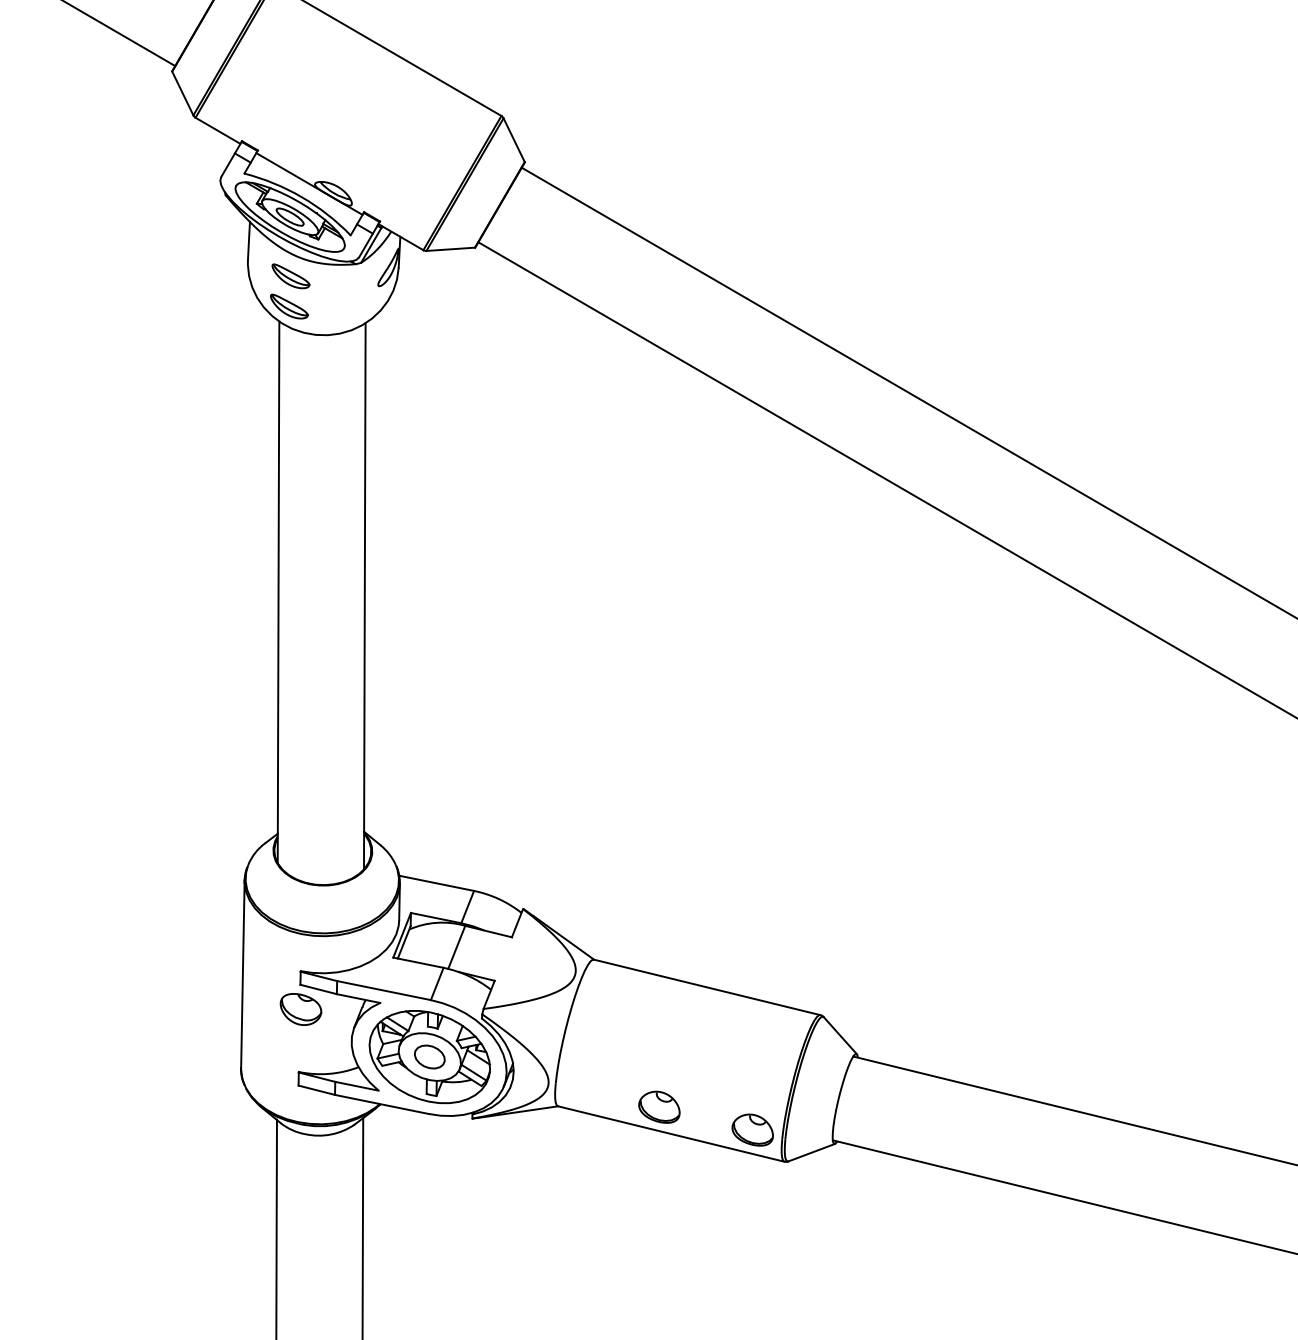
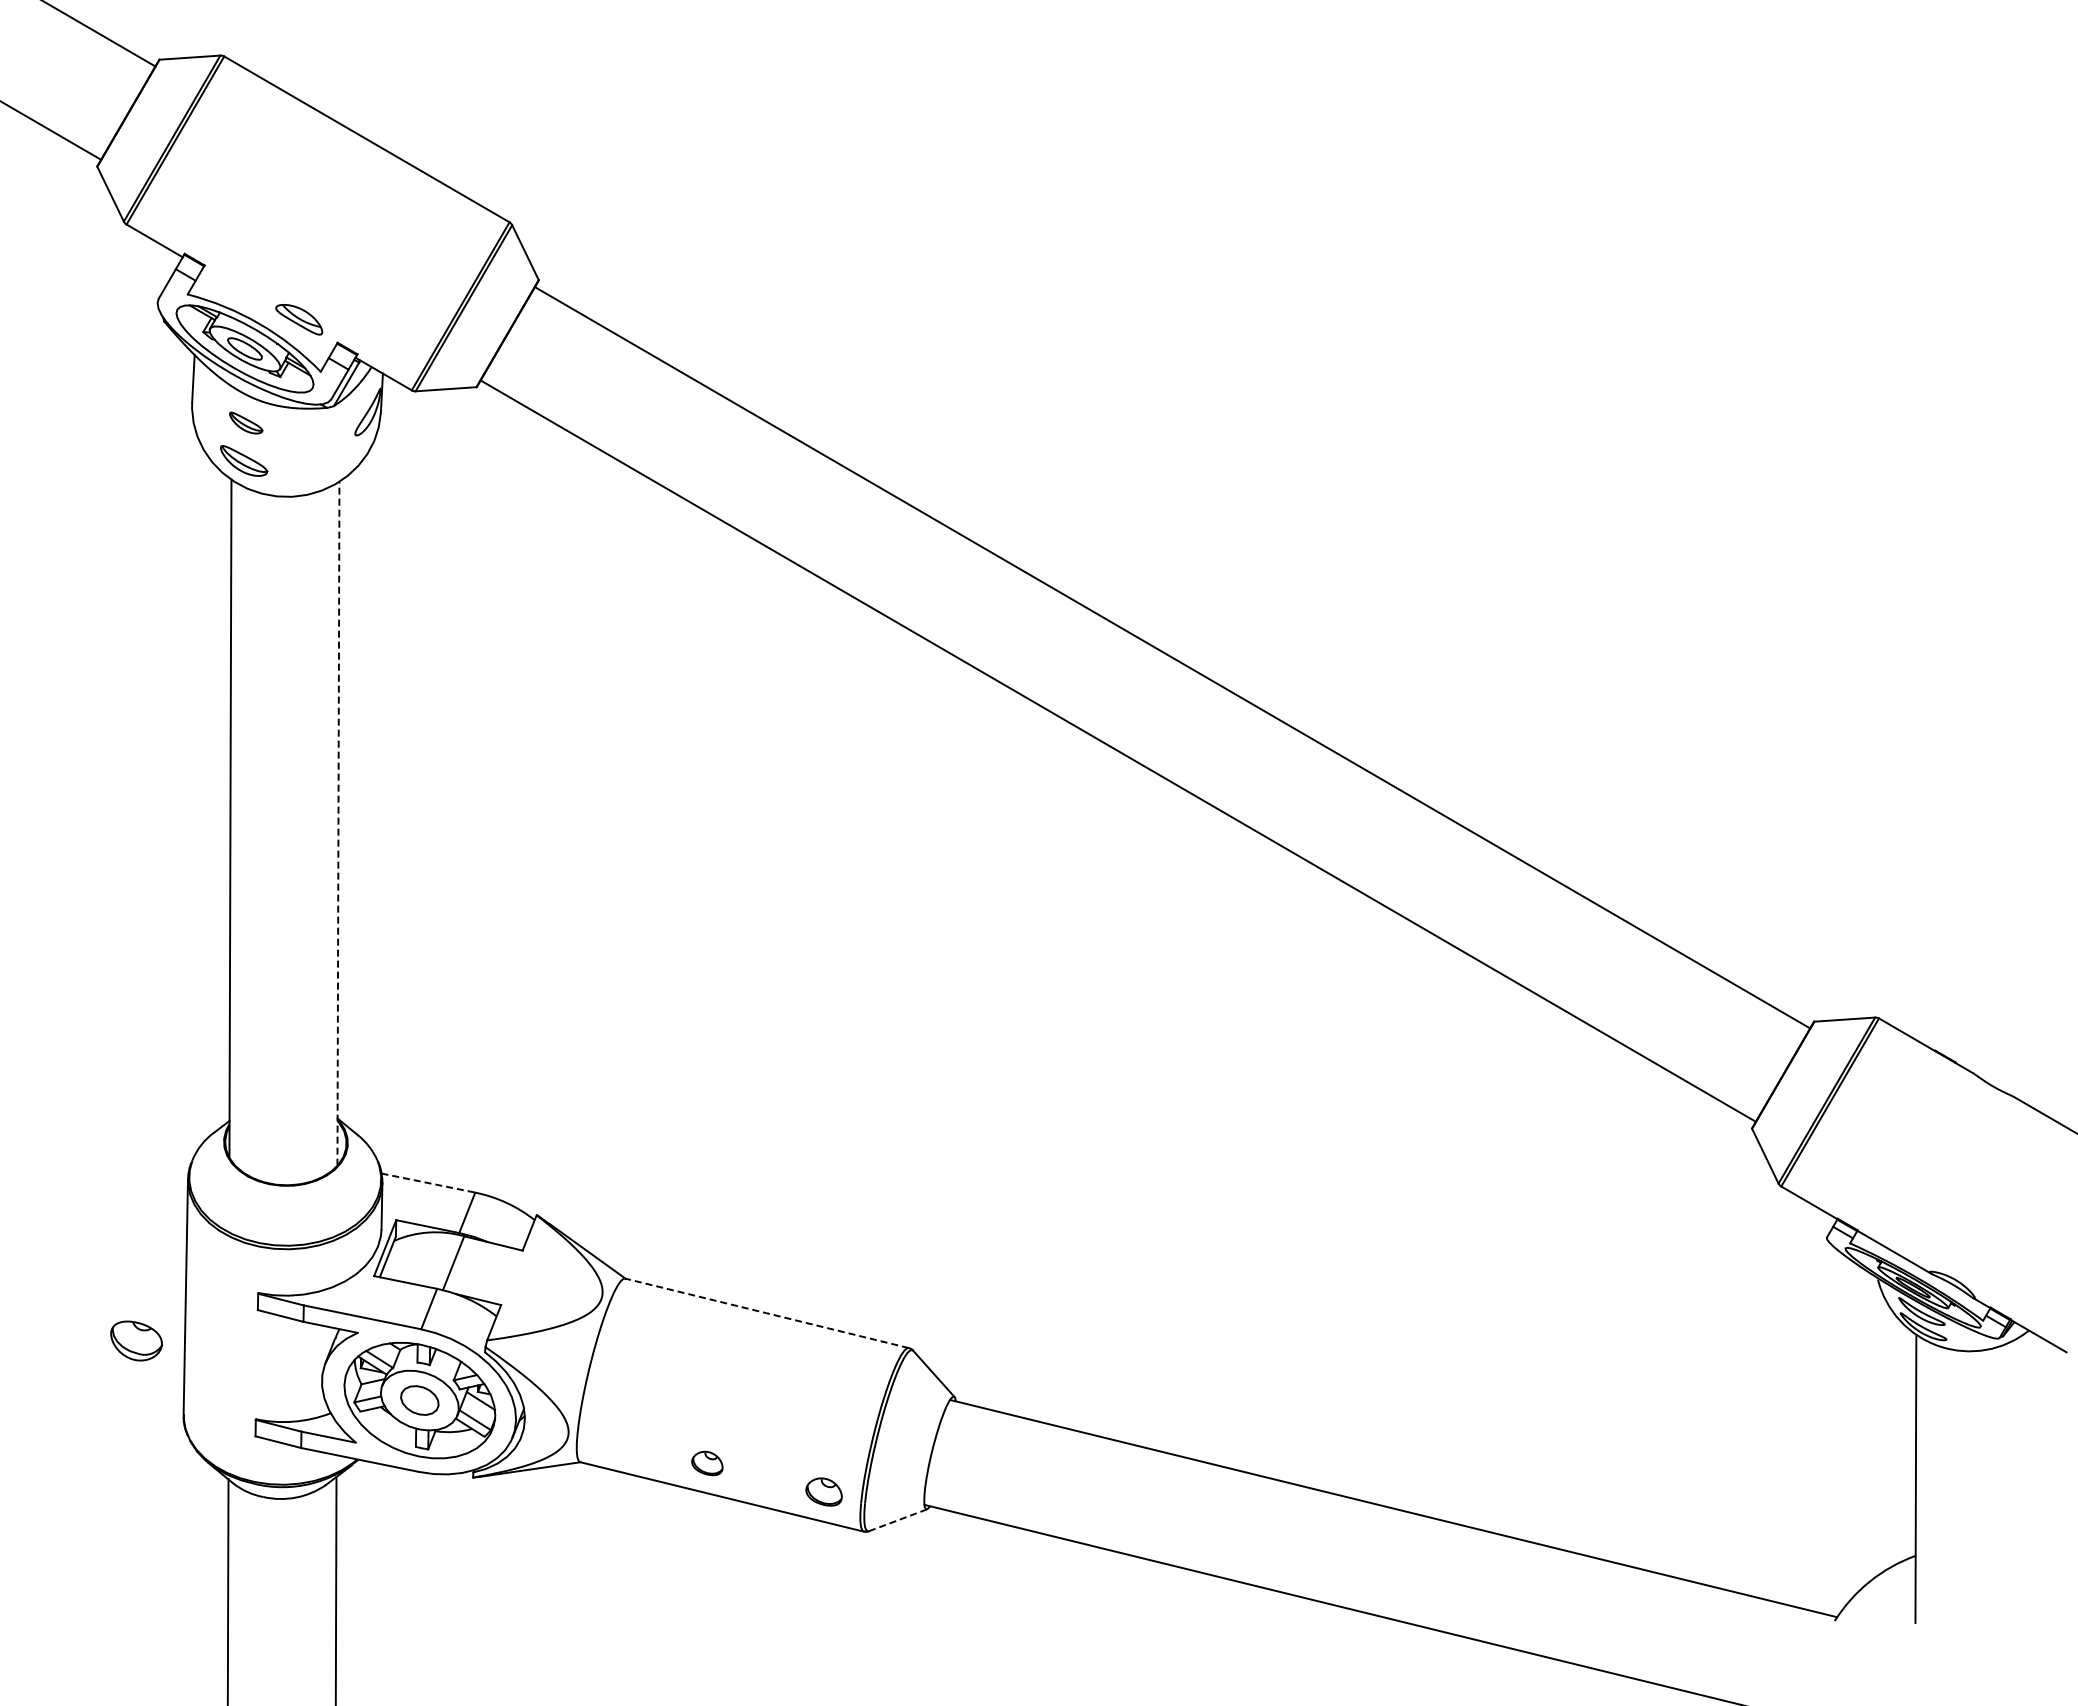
line: (308, 184) -> (268, 307), removed
part: (291, 275) -> (246, 422), size x0.7
line: (364, 596) -> (338, 823), solid -> dashed
line: (436, 883) -> (428, 1183), solid -> dashed
line: (706, 987) -> (766, 1313), solid -> dashed
part: (300, 1009) -> (136, 1340), moved
part: (659, 1107) -> (707, 1463), size x0.6
part: (752, 1129) -> (823, 1491), size x0.7
line: (812, 1152) -> (898, 1520), solid -> dashed

